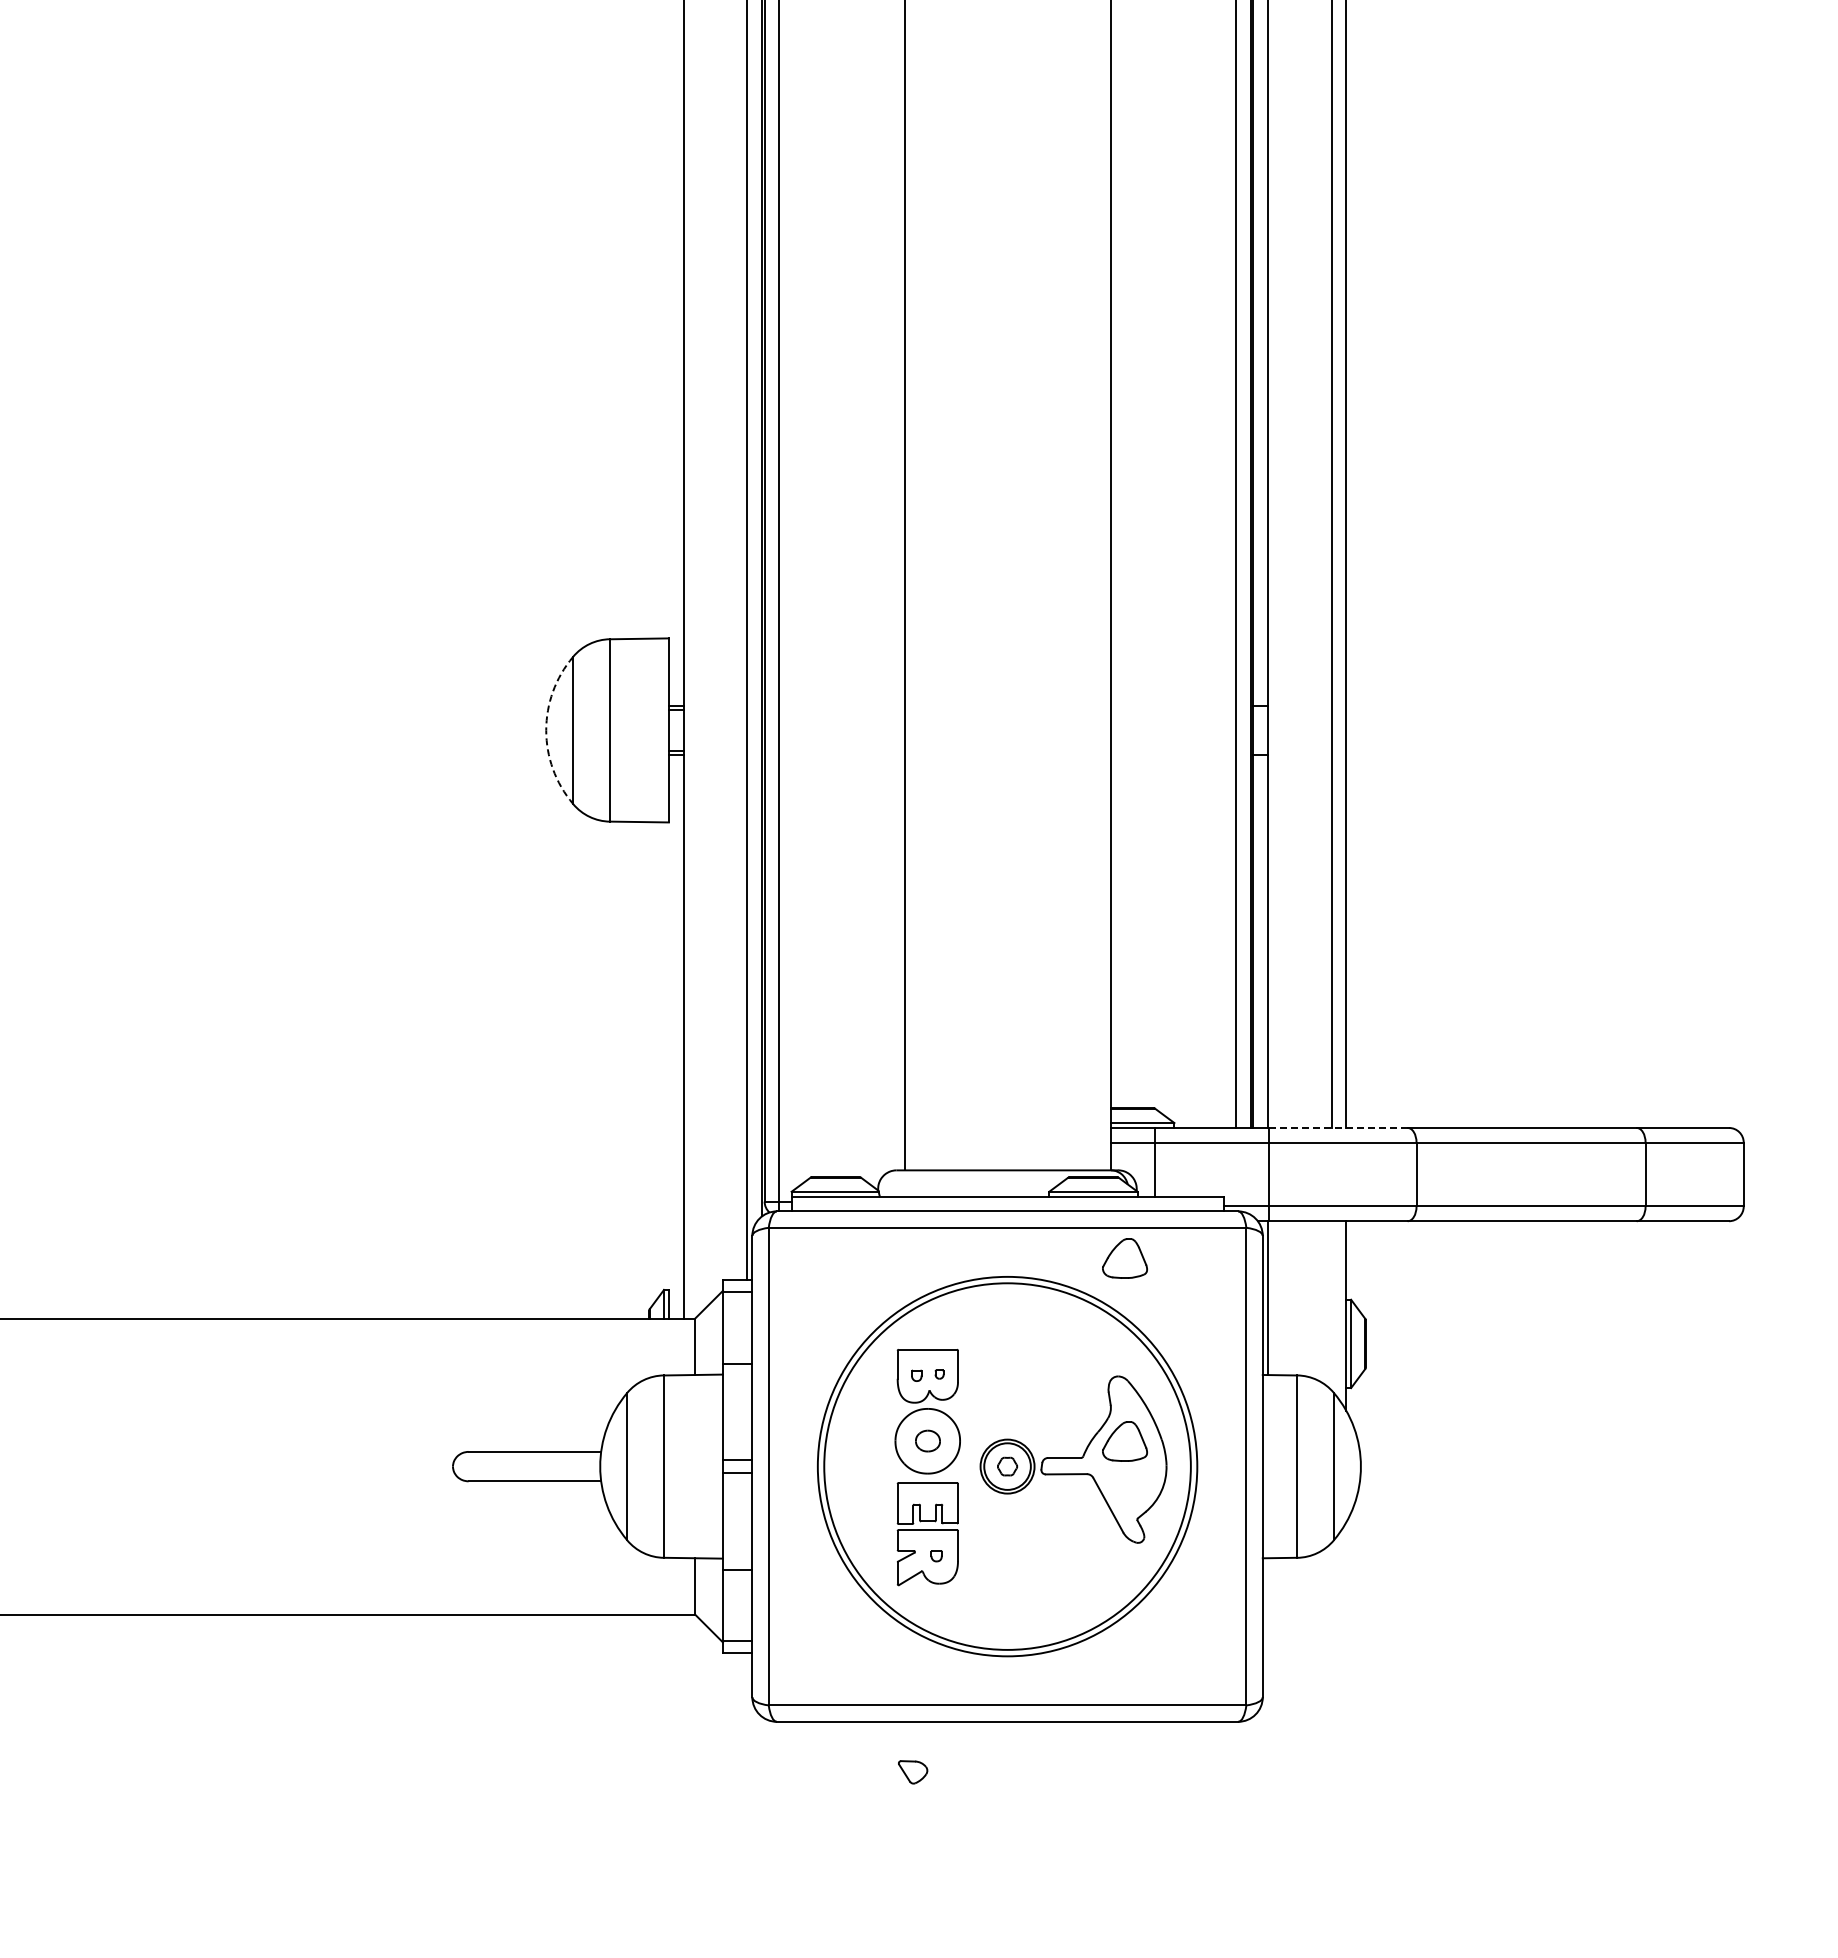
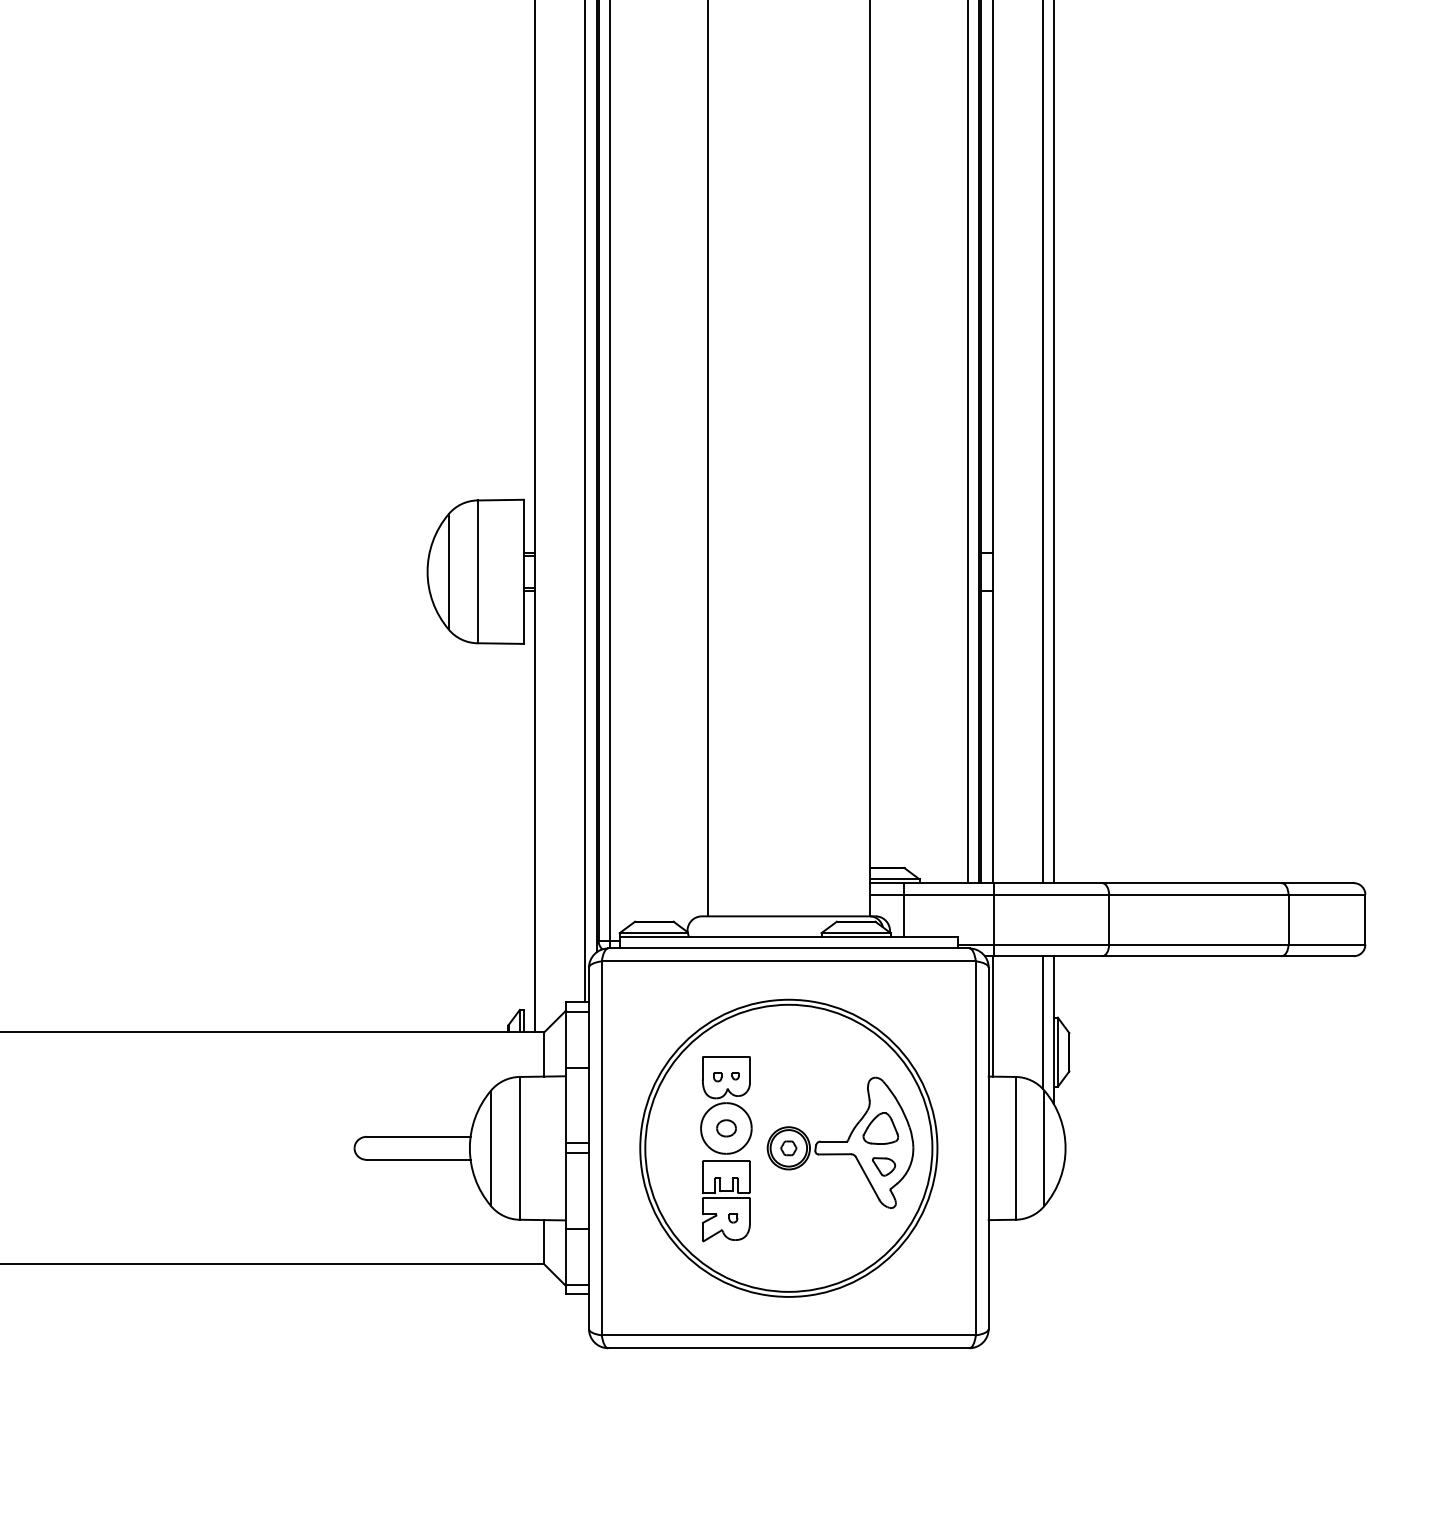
arc: (546, 730) -> (427, 571), dashed -> solid
line: (1339, 1127) -> (1048, 882), dashed -> solid
part: (1124, 1258) -> (880, 985), removed
line: (1331, 1305) -> (1042, 1022), added
part: (913, 1772) -> (884, 1167), moved

